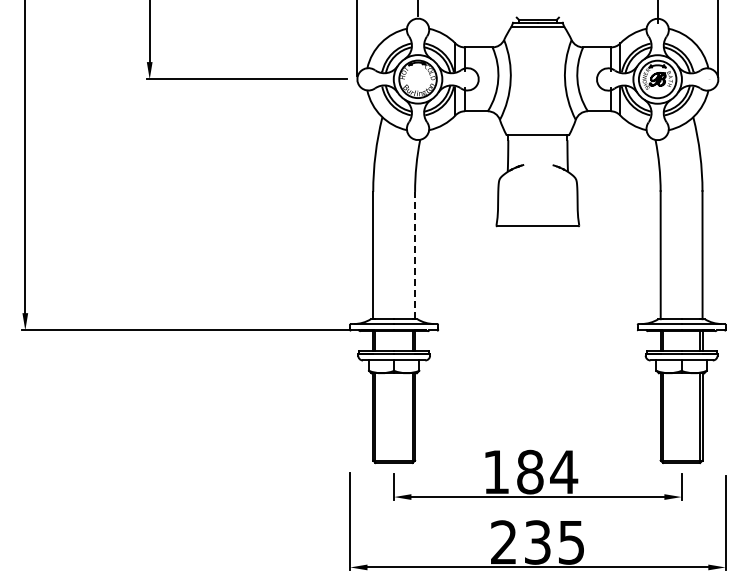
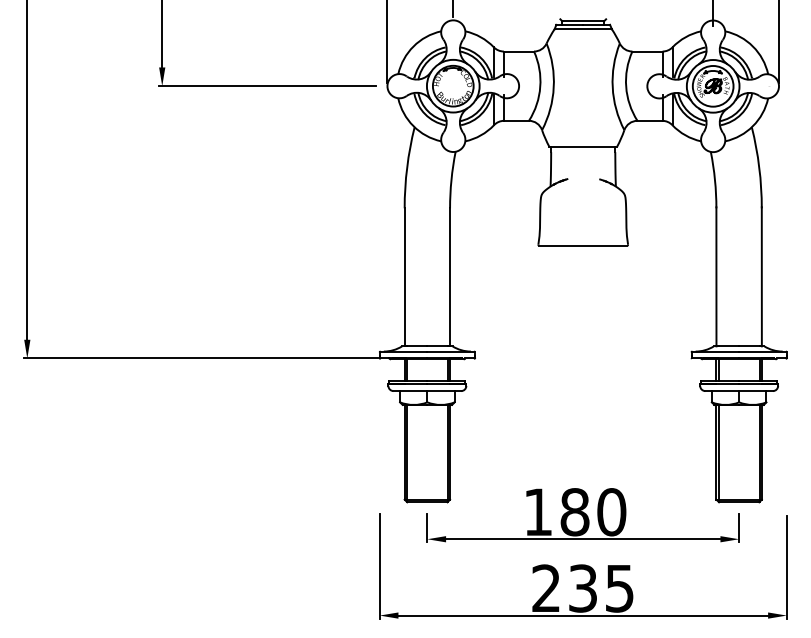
line: (415, 255) -> (450, 277), dashed -> solid
text: (564, 471) -> (612, 511), 184 -> 180

